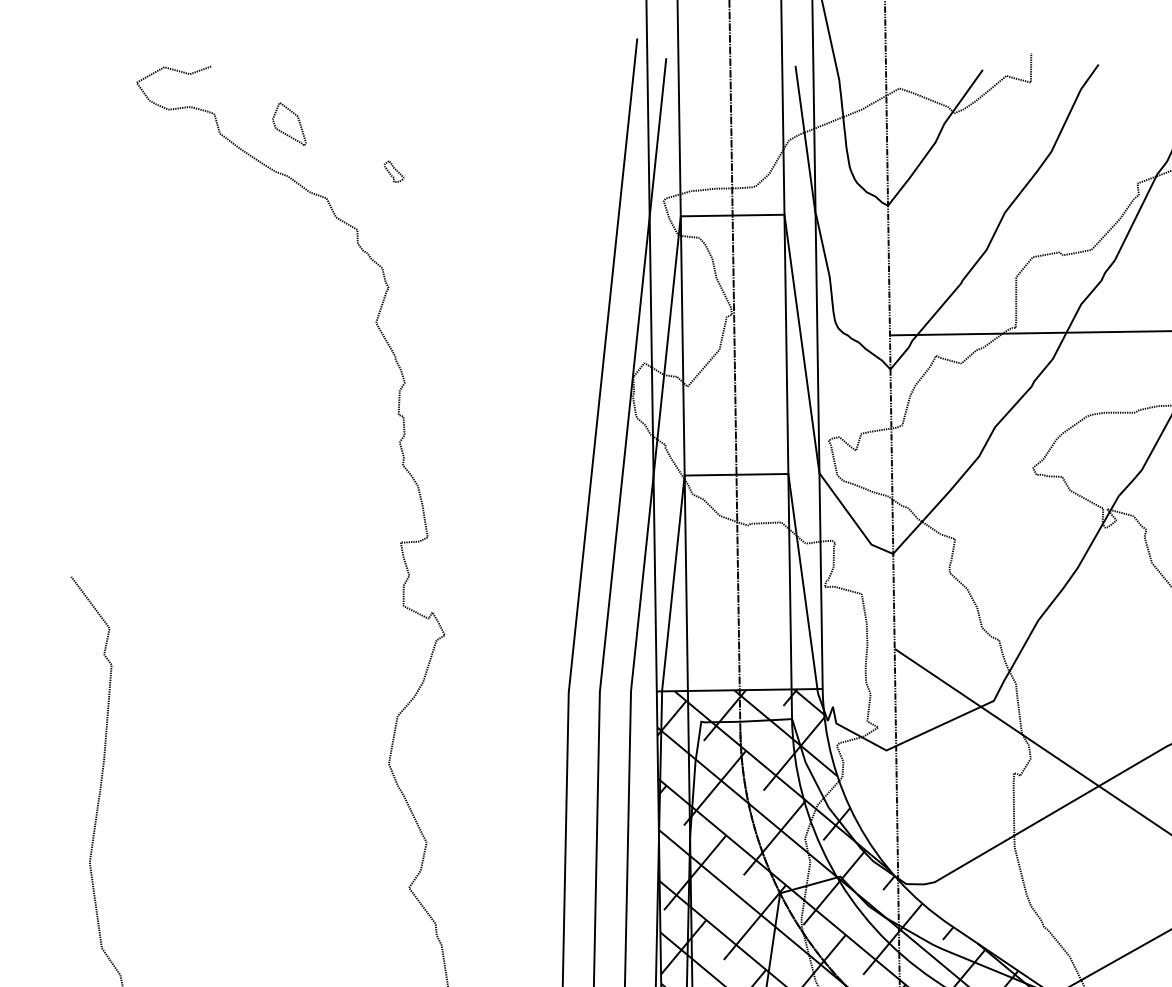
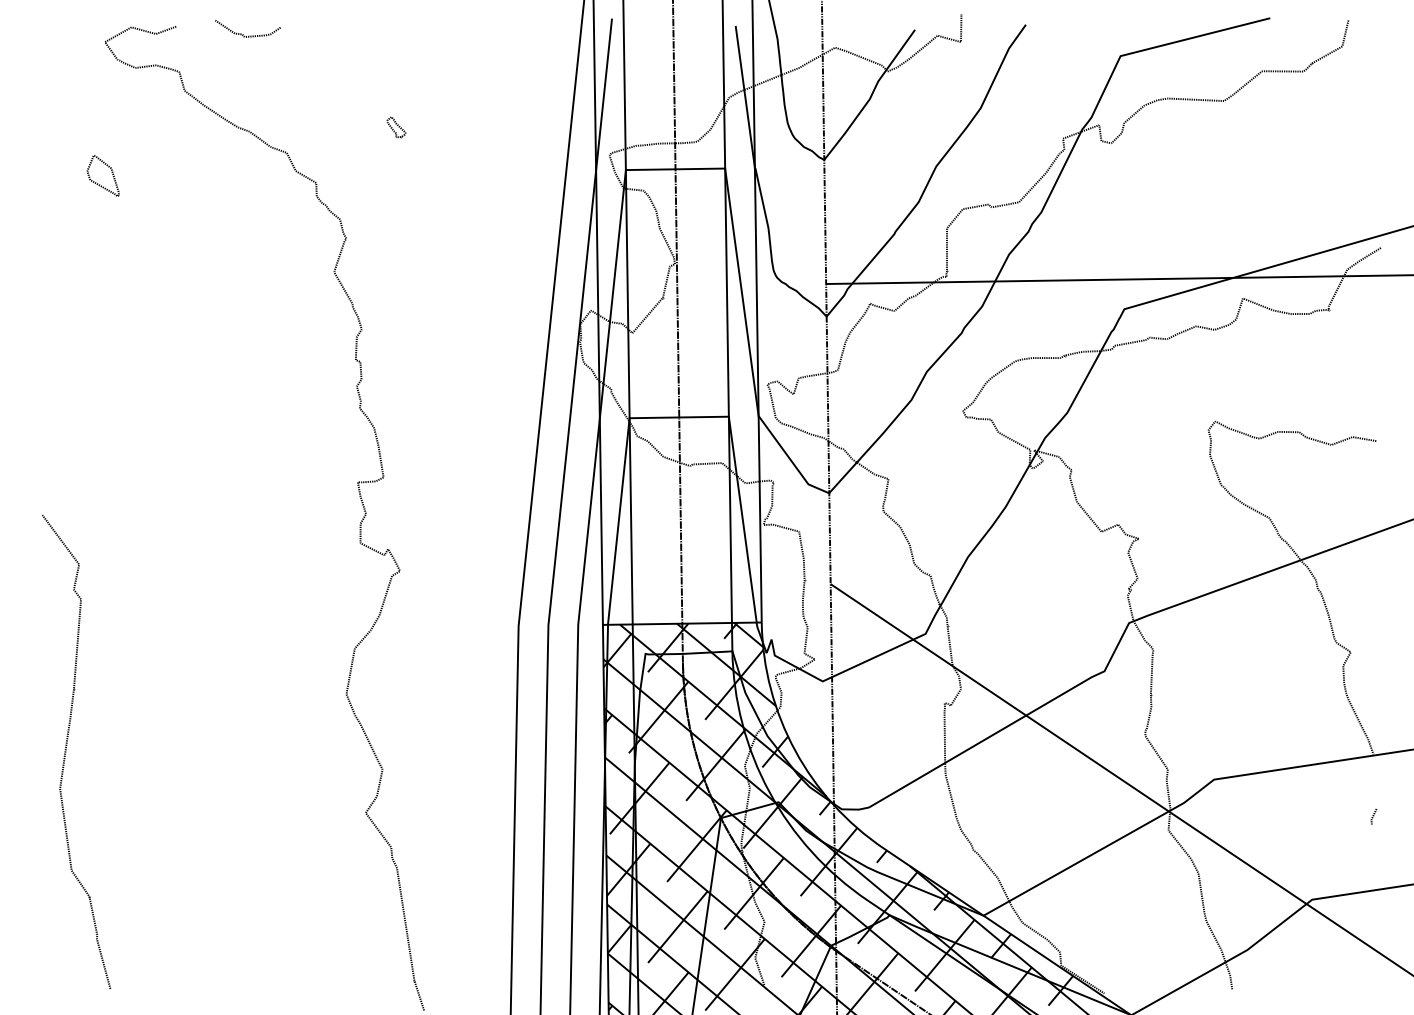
curve: (286, 75) -> (248, 35), added
part: (284, 132) -> (98, 183), moved
part: (394, 171) -> (396, 127), moved

